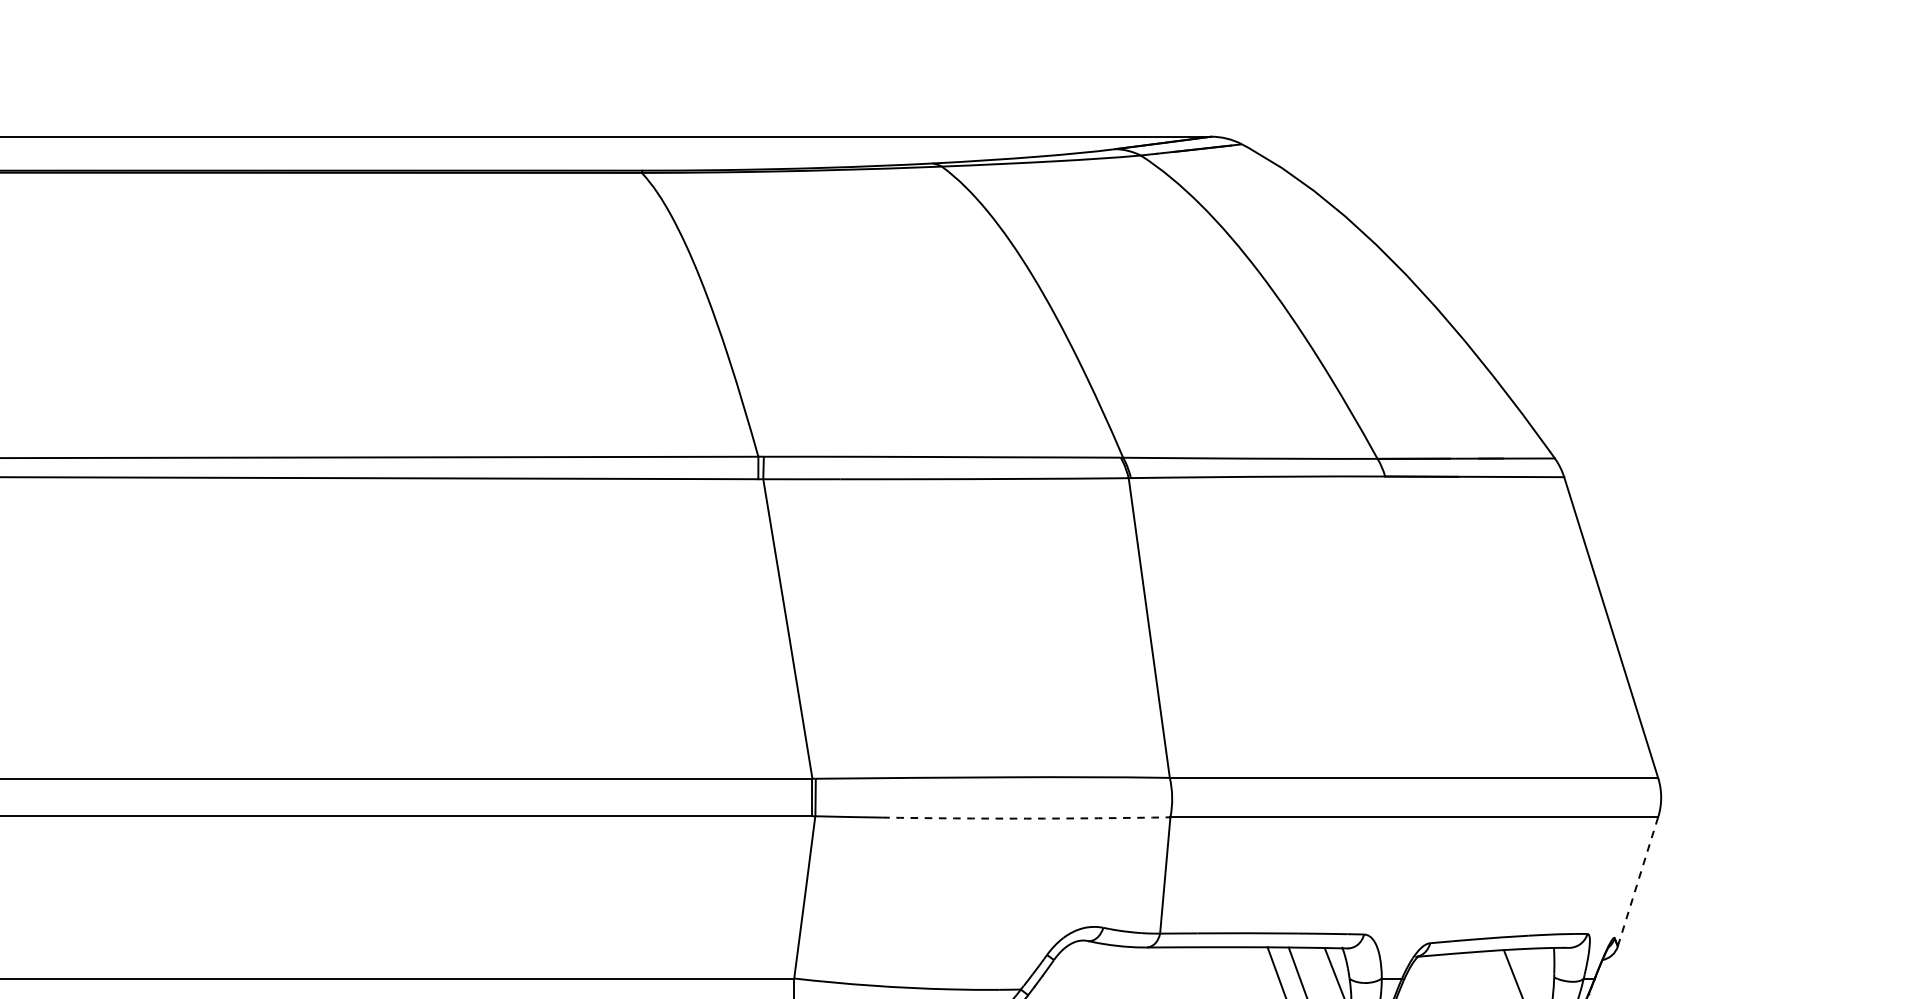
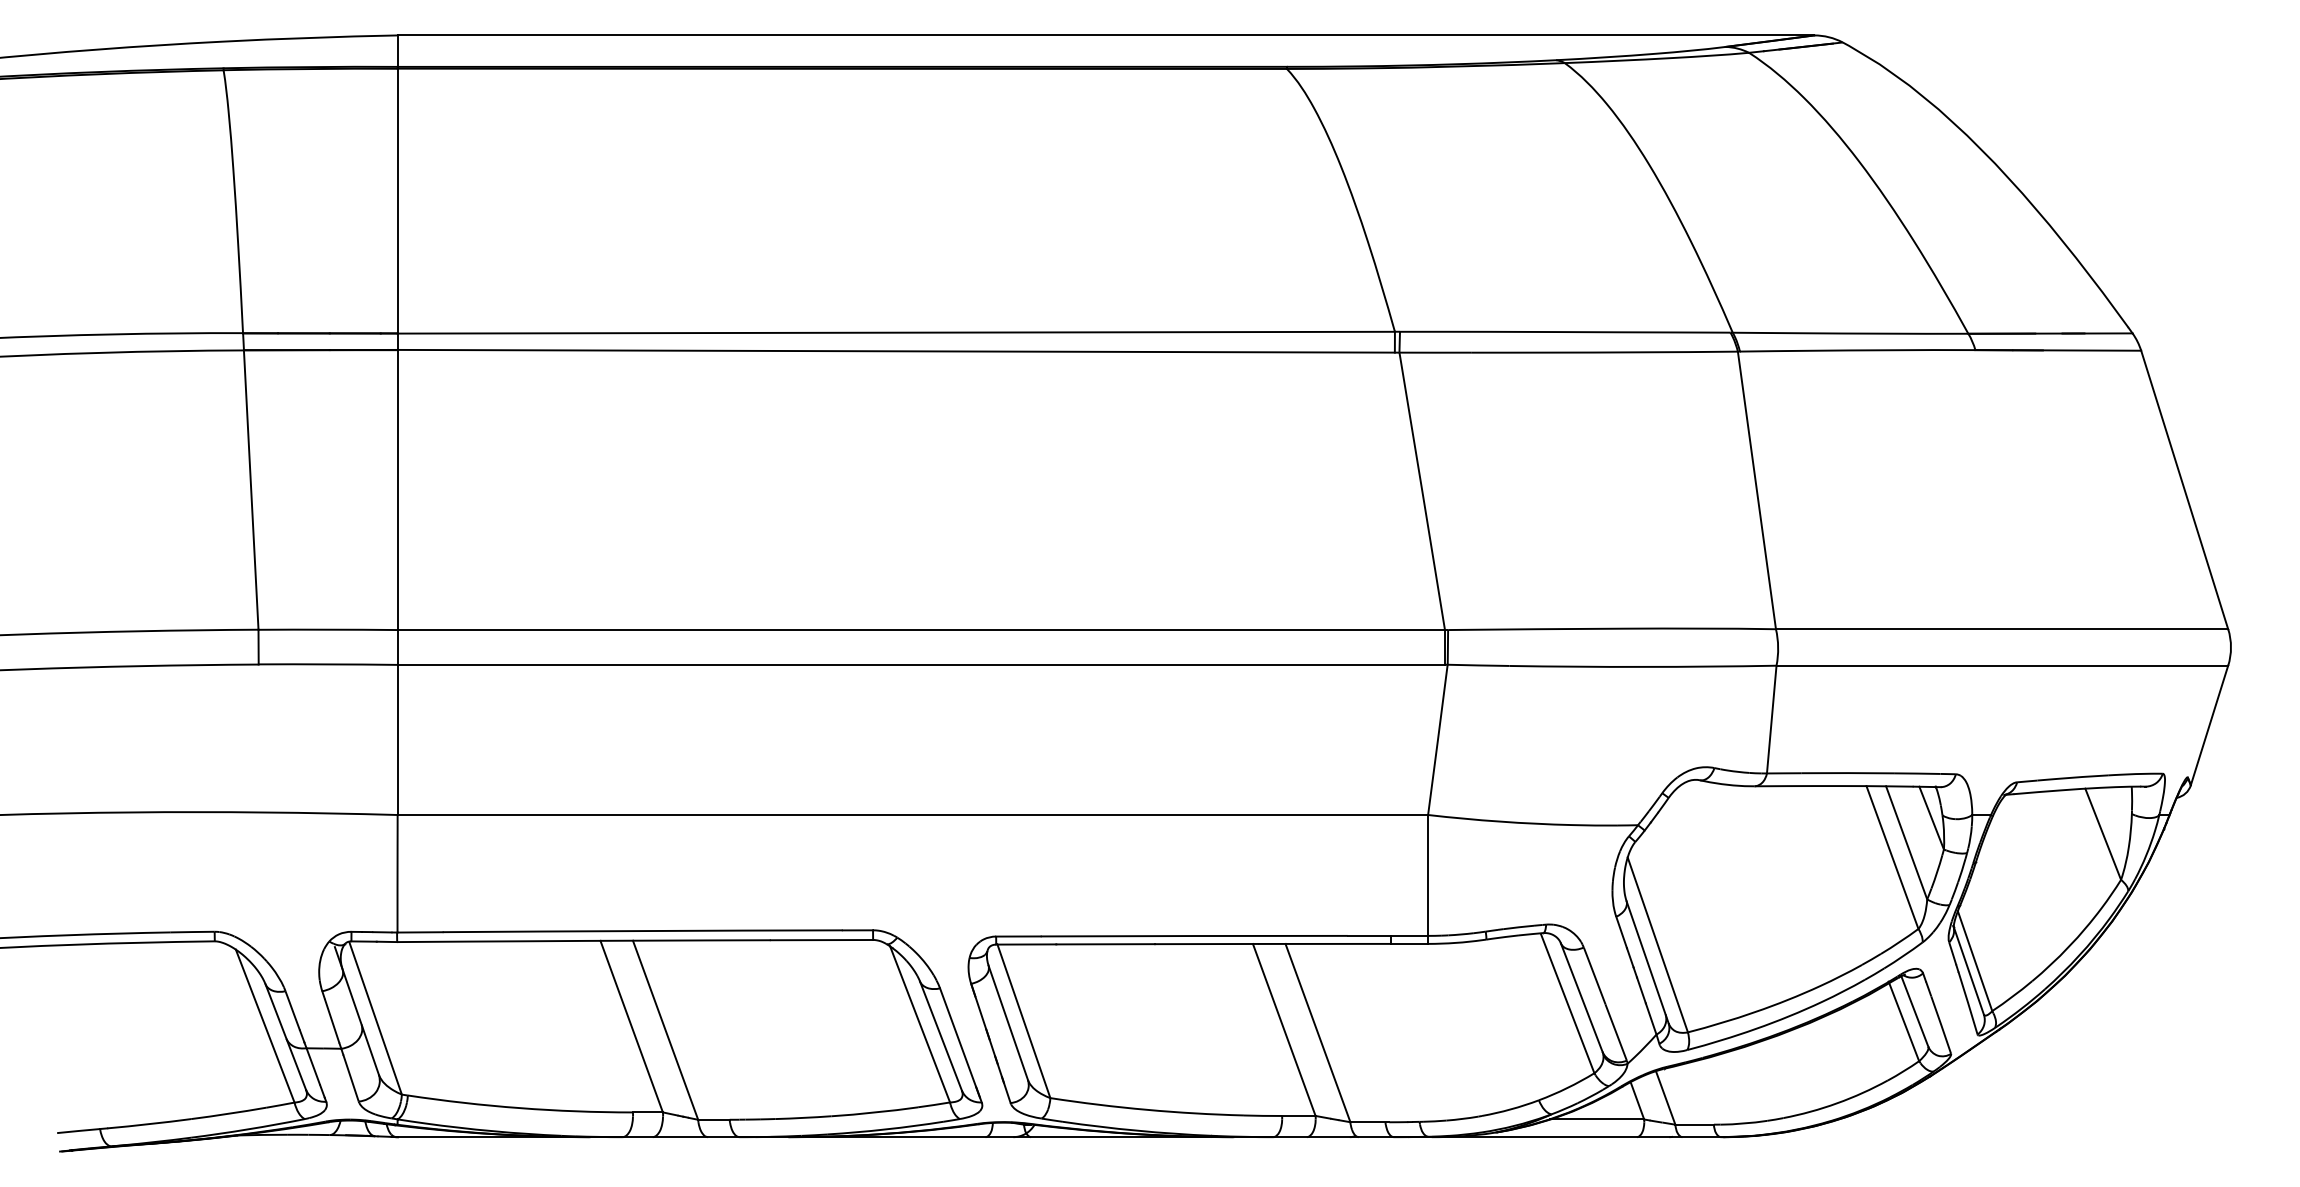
arc: (1026, 818) -> (1643, 666), dashed -> solid
line: (1637, 881) -> (2209, 725), dashed -> solid

